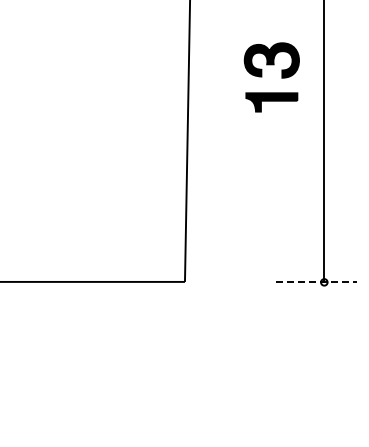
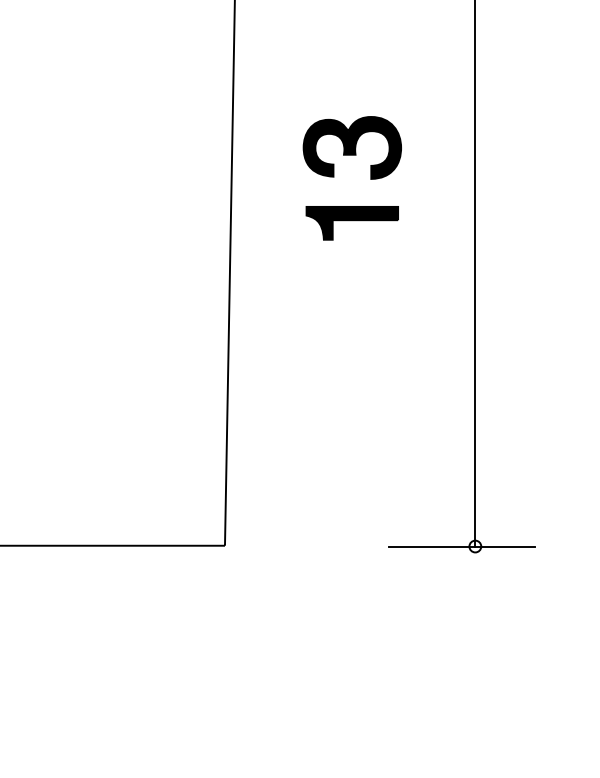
part: (262, 77) -> (335, 178), moved
line: (316, 282) -> (461, 546), dashed -> solid

